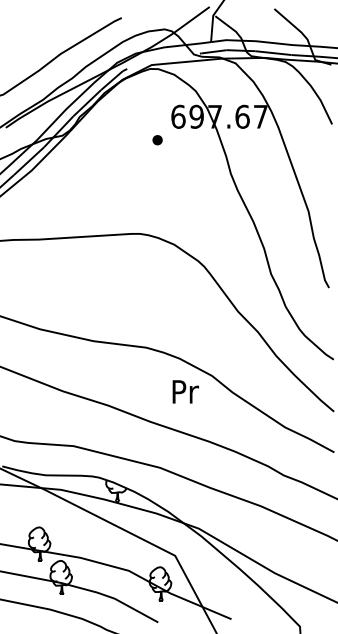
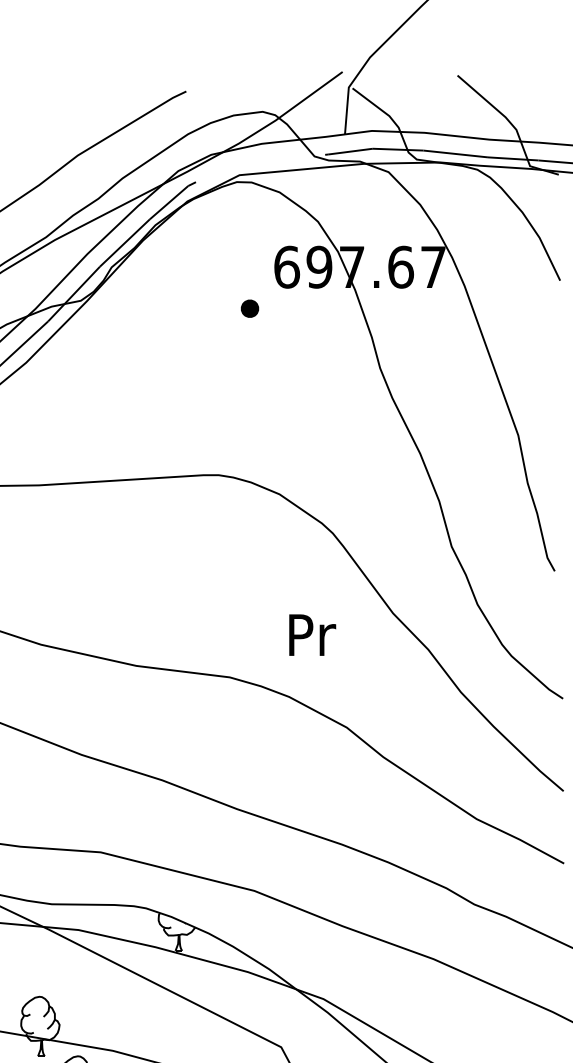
text: (185, 391) -> (311, 634), moved

